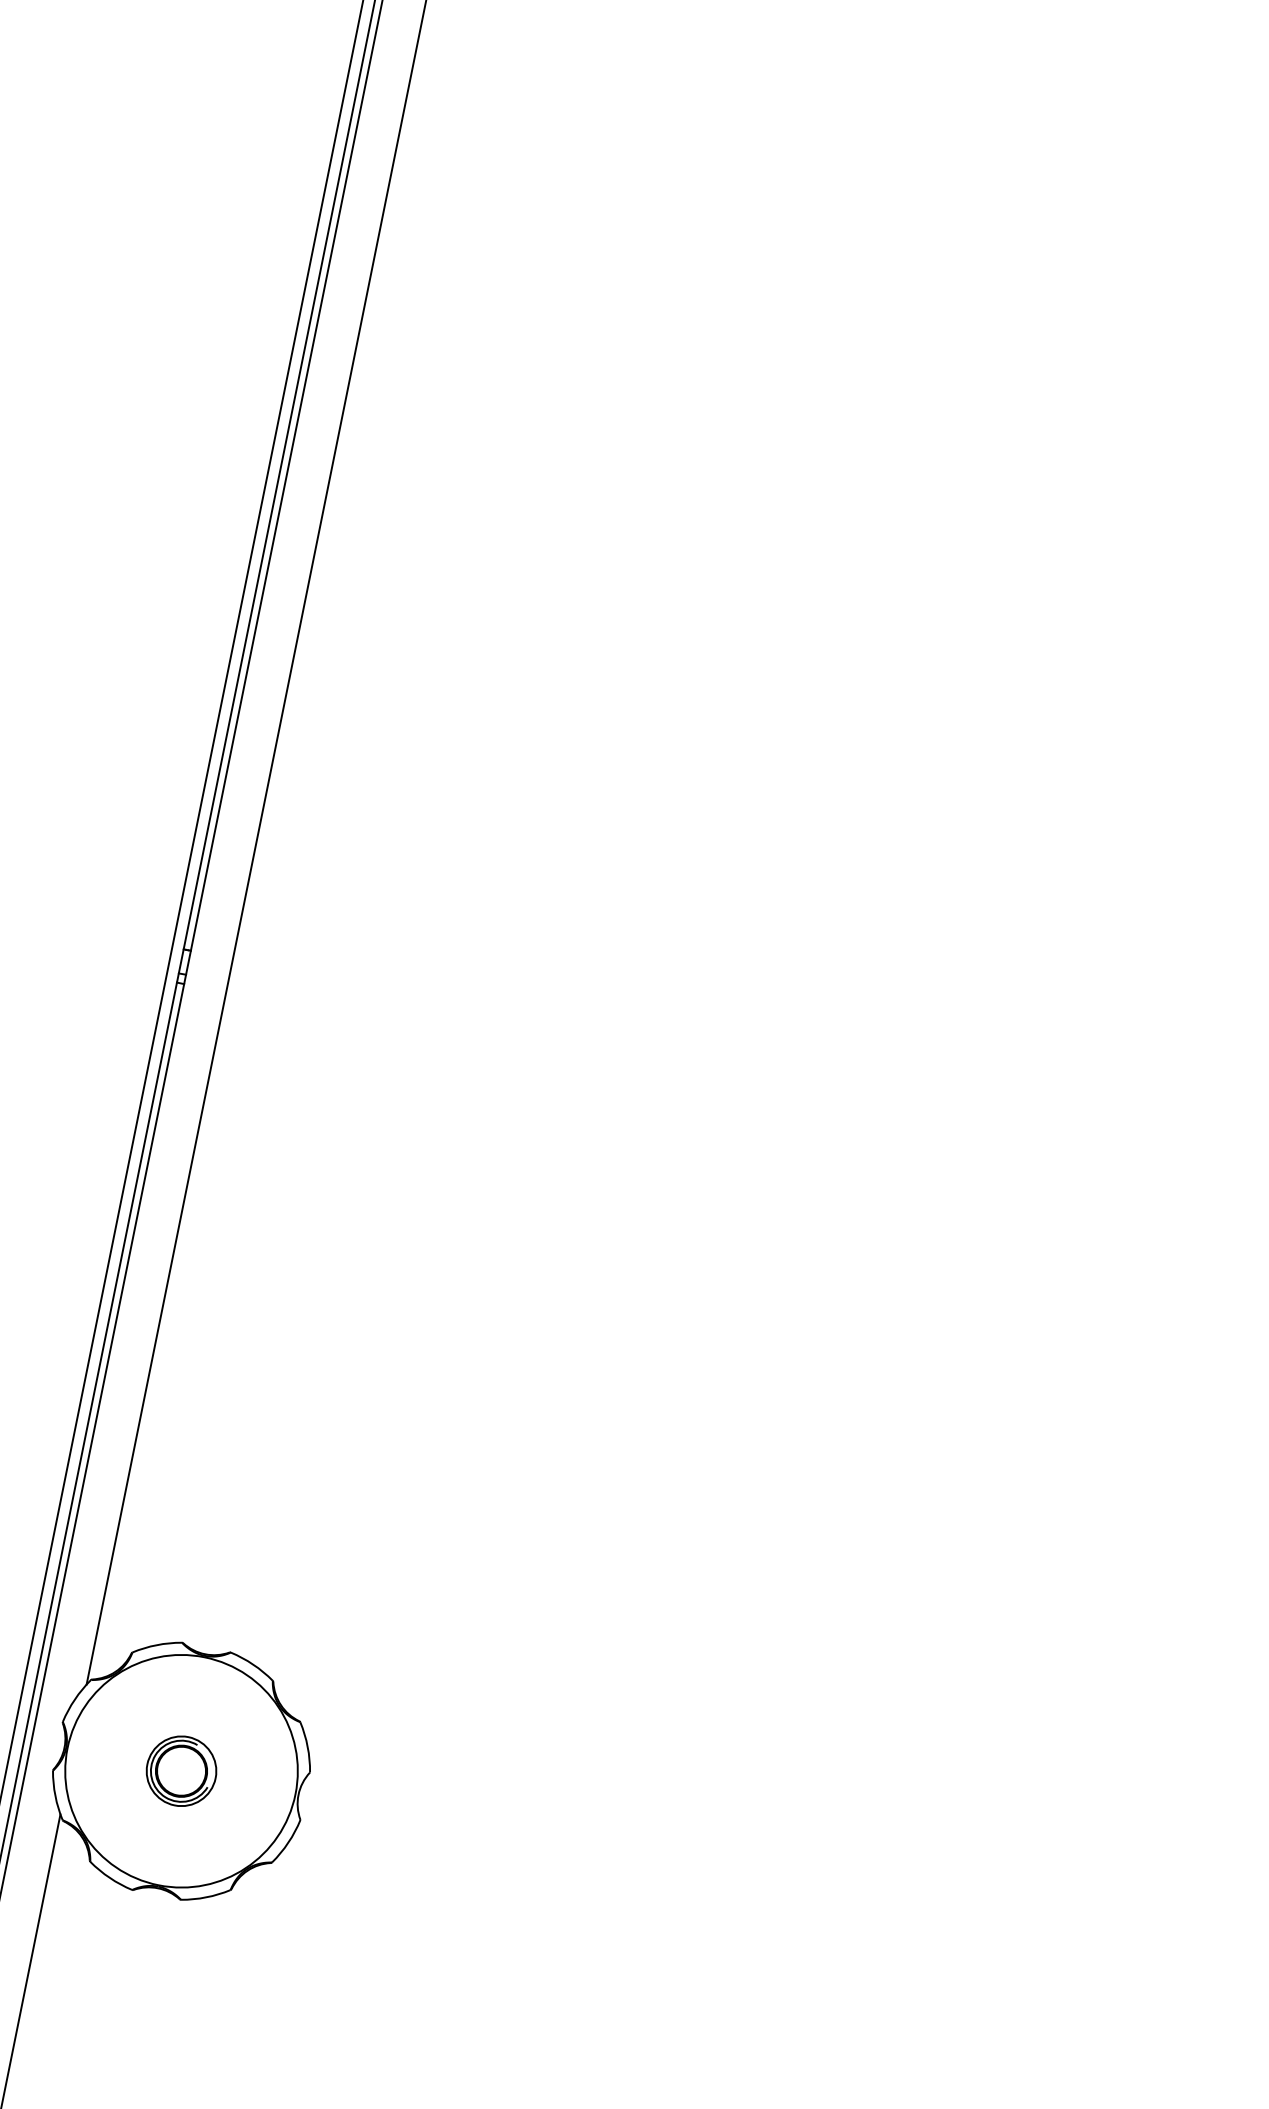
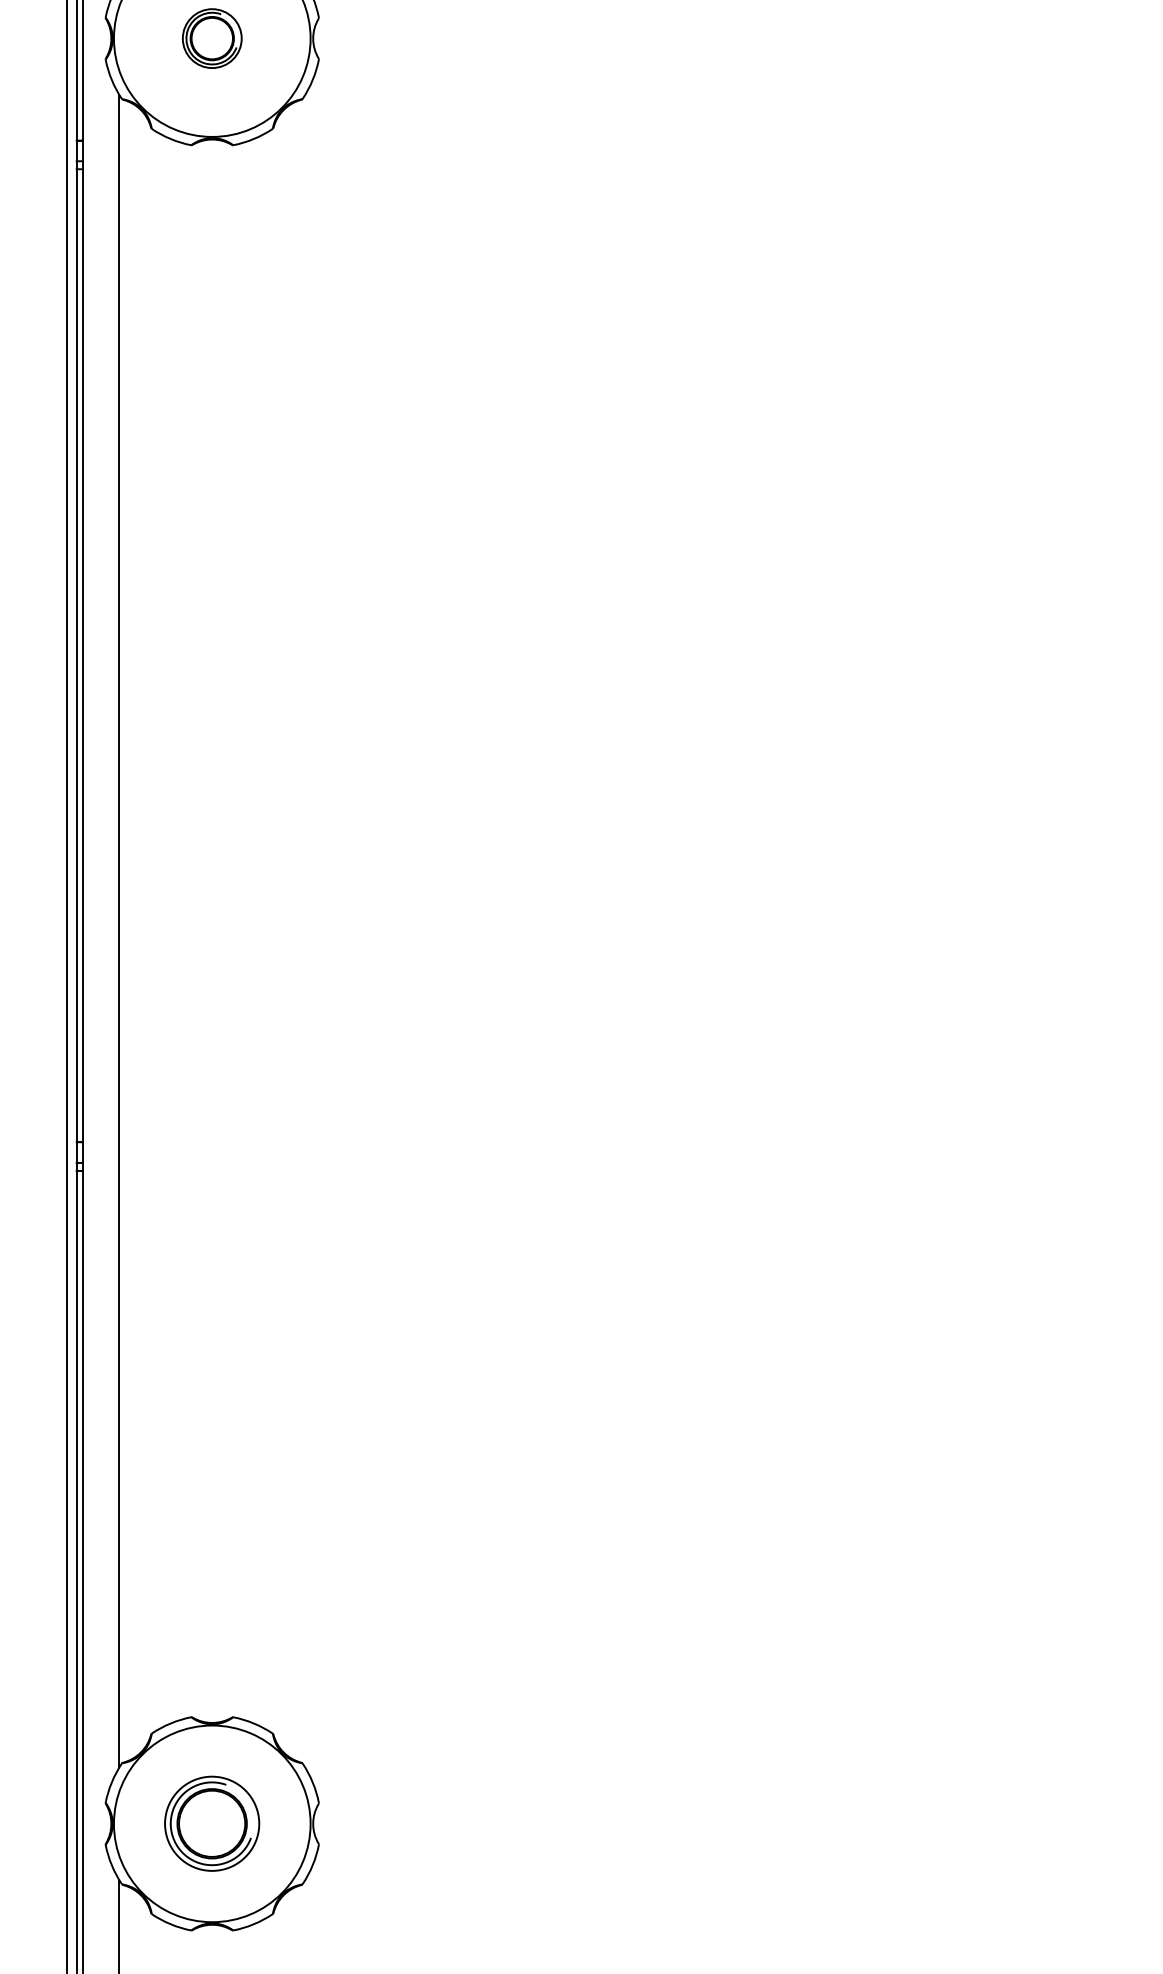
part: (181, 1770) -> (212, 1823), size x1.6

